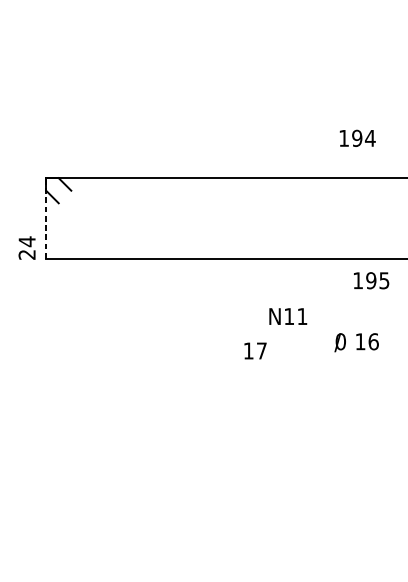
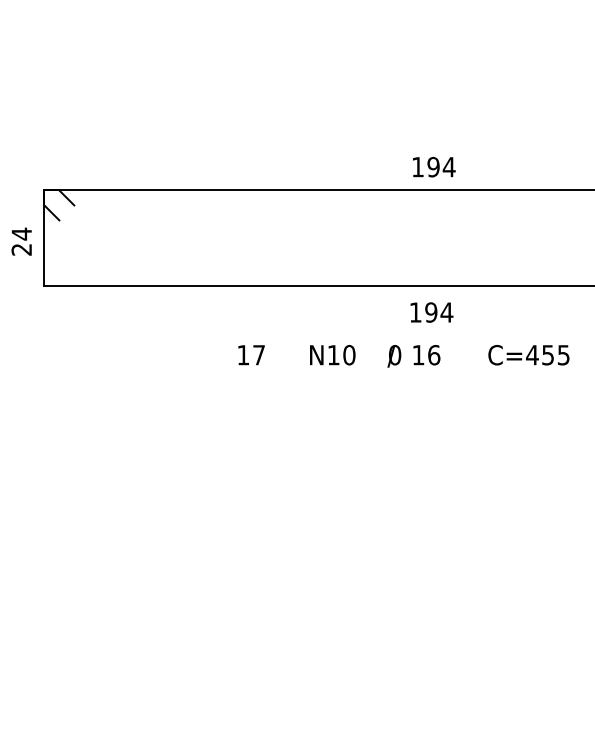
text: (358, 138) -> (434, 167), moved
line: (46, 218) -> (44, 238), dashed -> solid
text: (26, 247) -> (21, 241), moved
text: (384, 280) -> (446, 312), 195 -> 194
text: (302, 316) -> (349, 355), N11 -> N10
text: (356, 342) -> (413, 356), moved
text: (255, 351) -> (251, 355), moved

